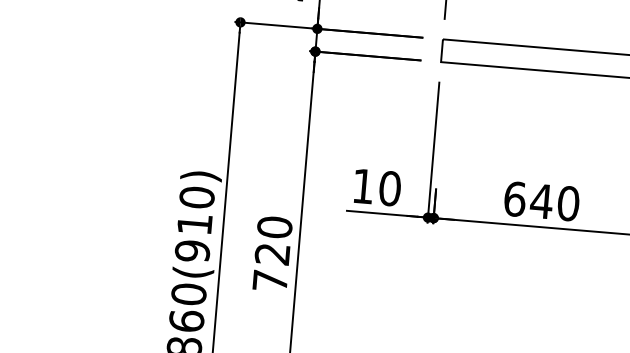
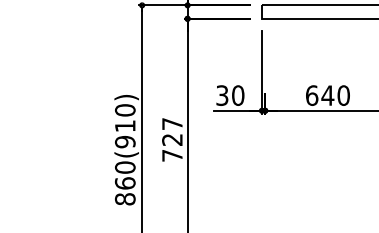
text: (363, 186) -> (222, 95), 10 -> 30
text: (275, 226) -> (172, 123), 720 -> 727

